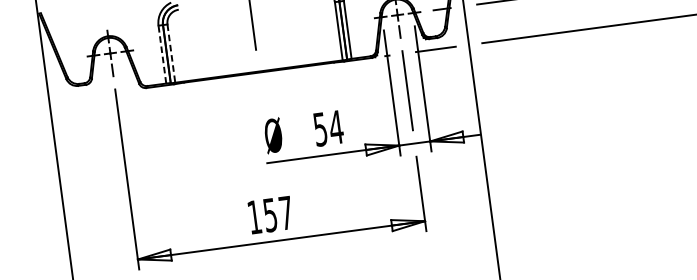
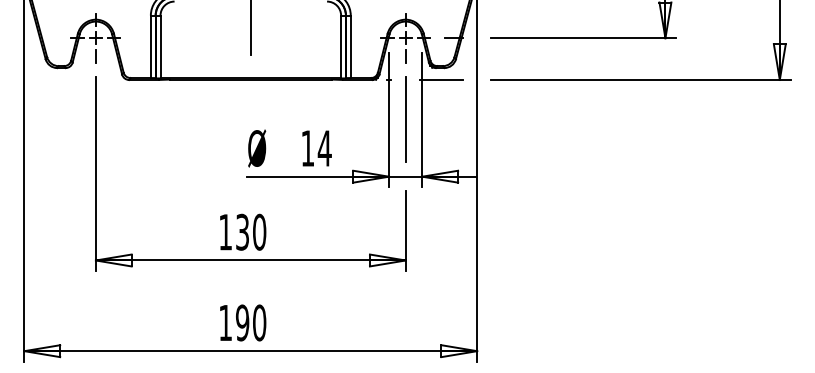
line: (162, 54) -> (150, 46), dashed -> solid
line: (171, 54) -> (160, 47), dashed -> solid
text: (320, 129) -> (307, 148), 54 -> 14
text: (278, 213) -> (251, 231), 157 -> 130

